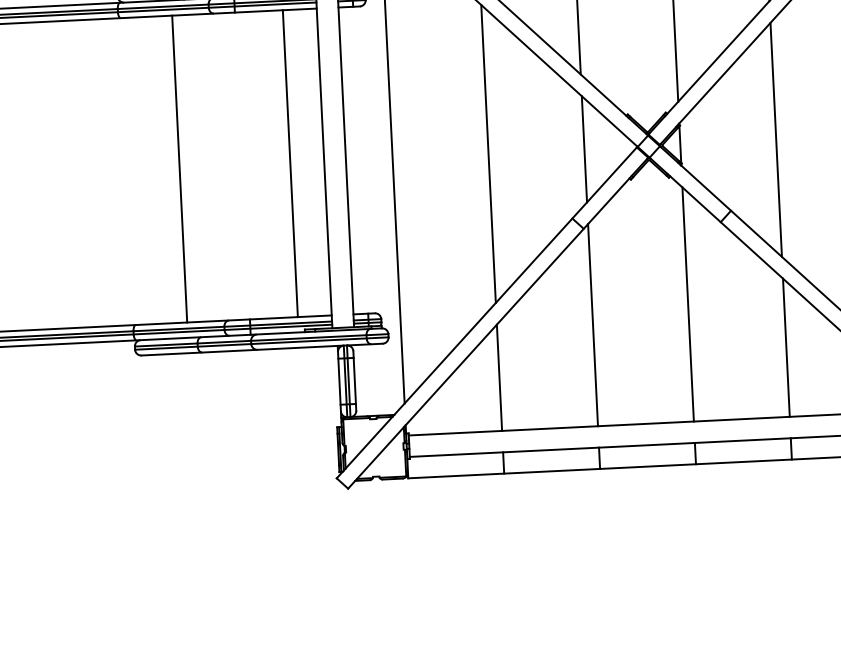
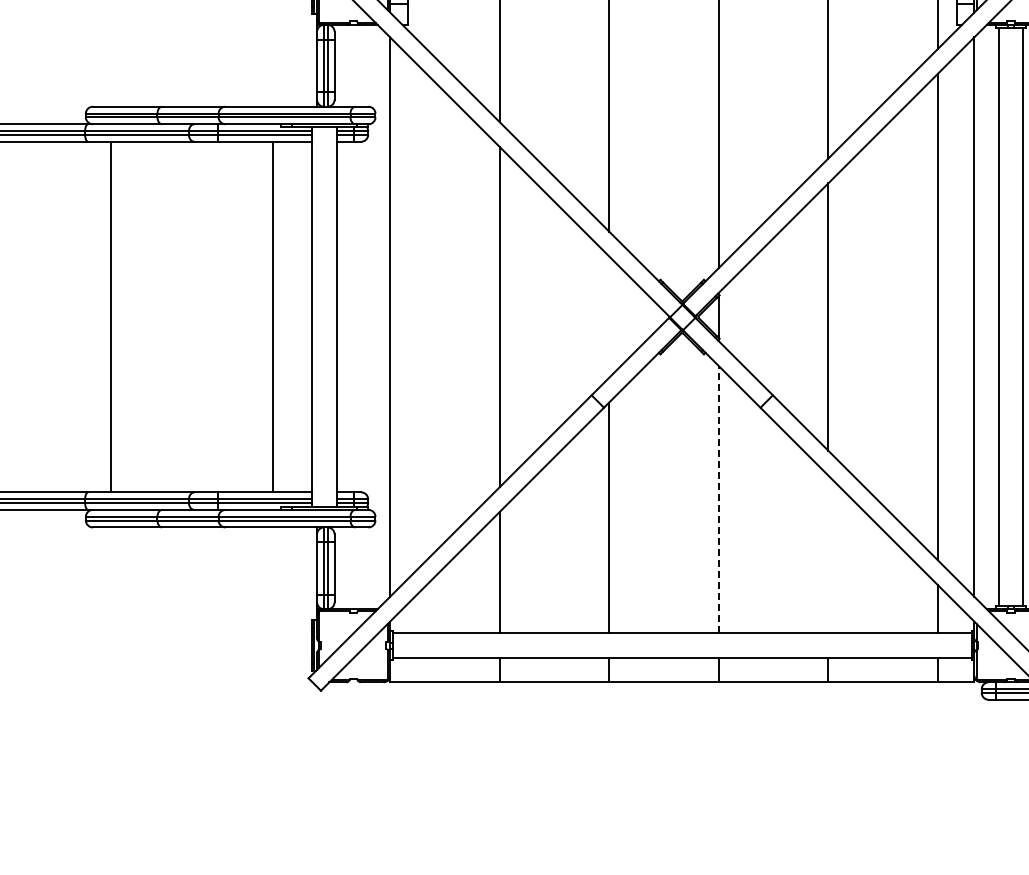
line: (584, 148) -> (609, 316), removed
line: (179, 168) -> (110, 316), moved
line: (687, 304) -> (718, 499), solid -> dashed
line: (786, 347) -> (828, 554), removed

